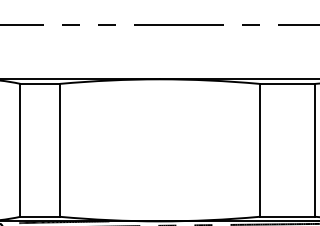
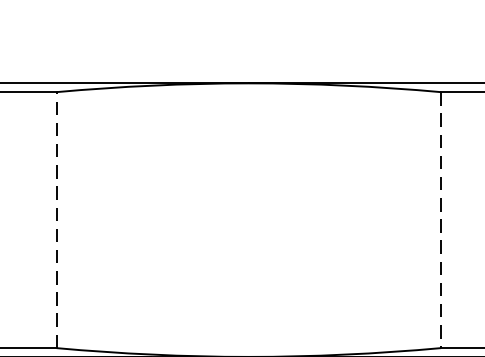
line: (59, 149) -> (55, 218), solid -> dashed
line: (259, 150) -> (440, 220), solid -> dashed

